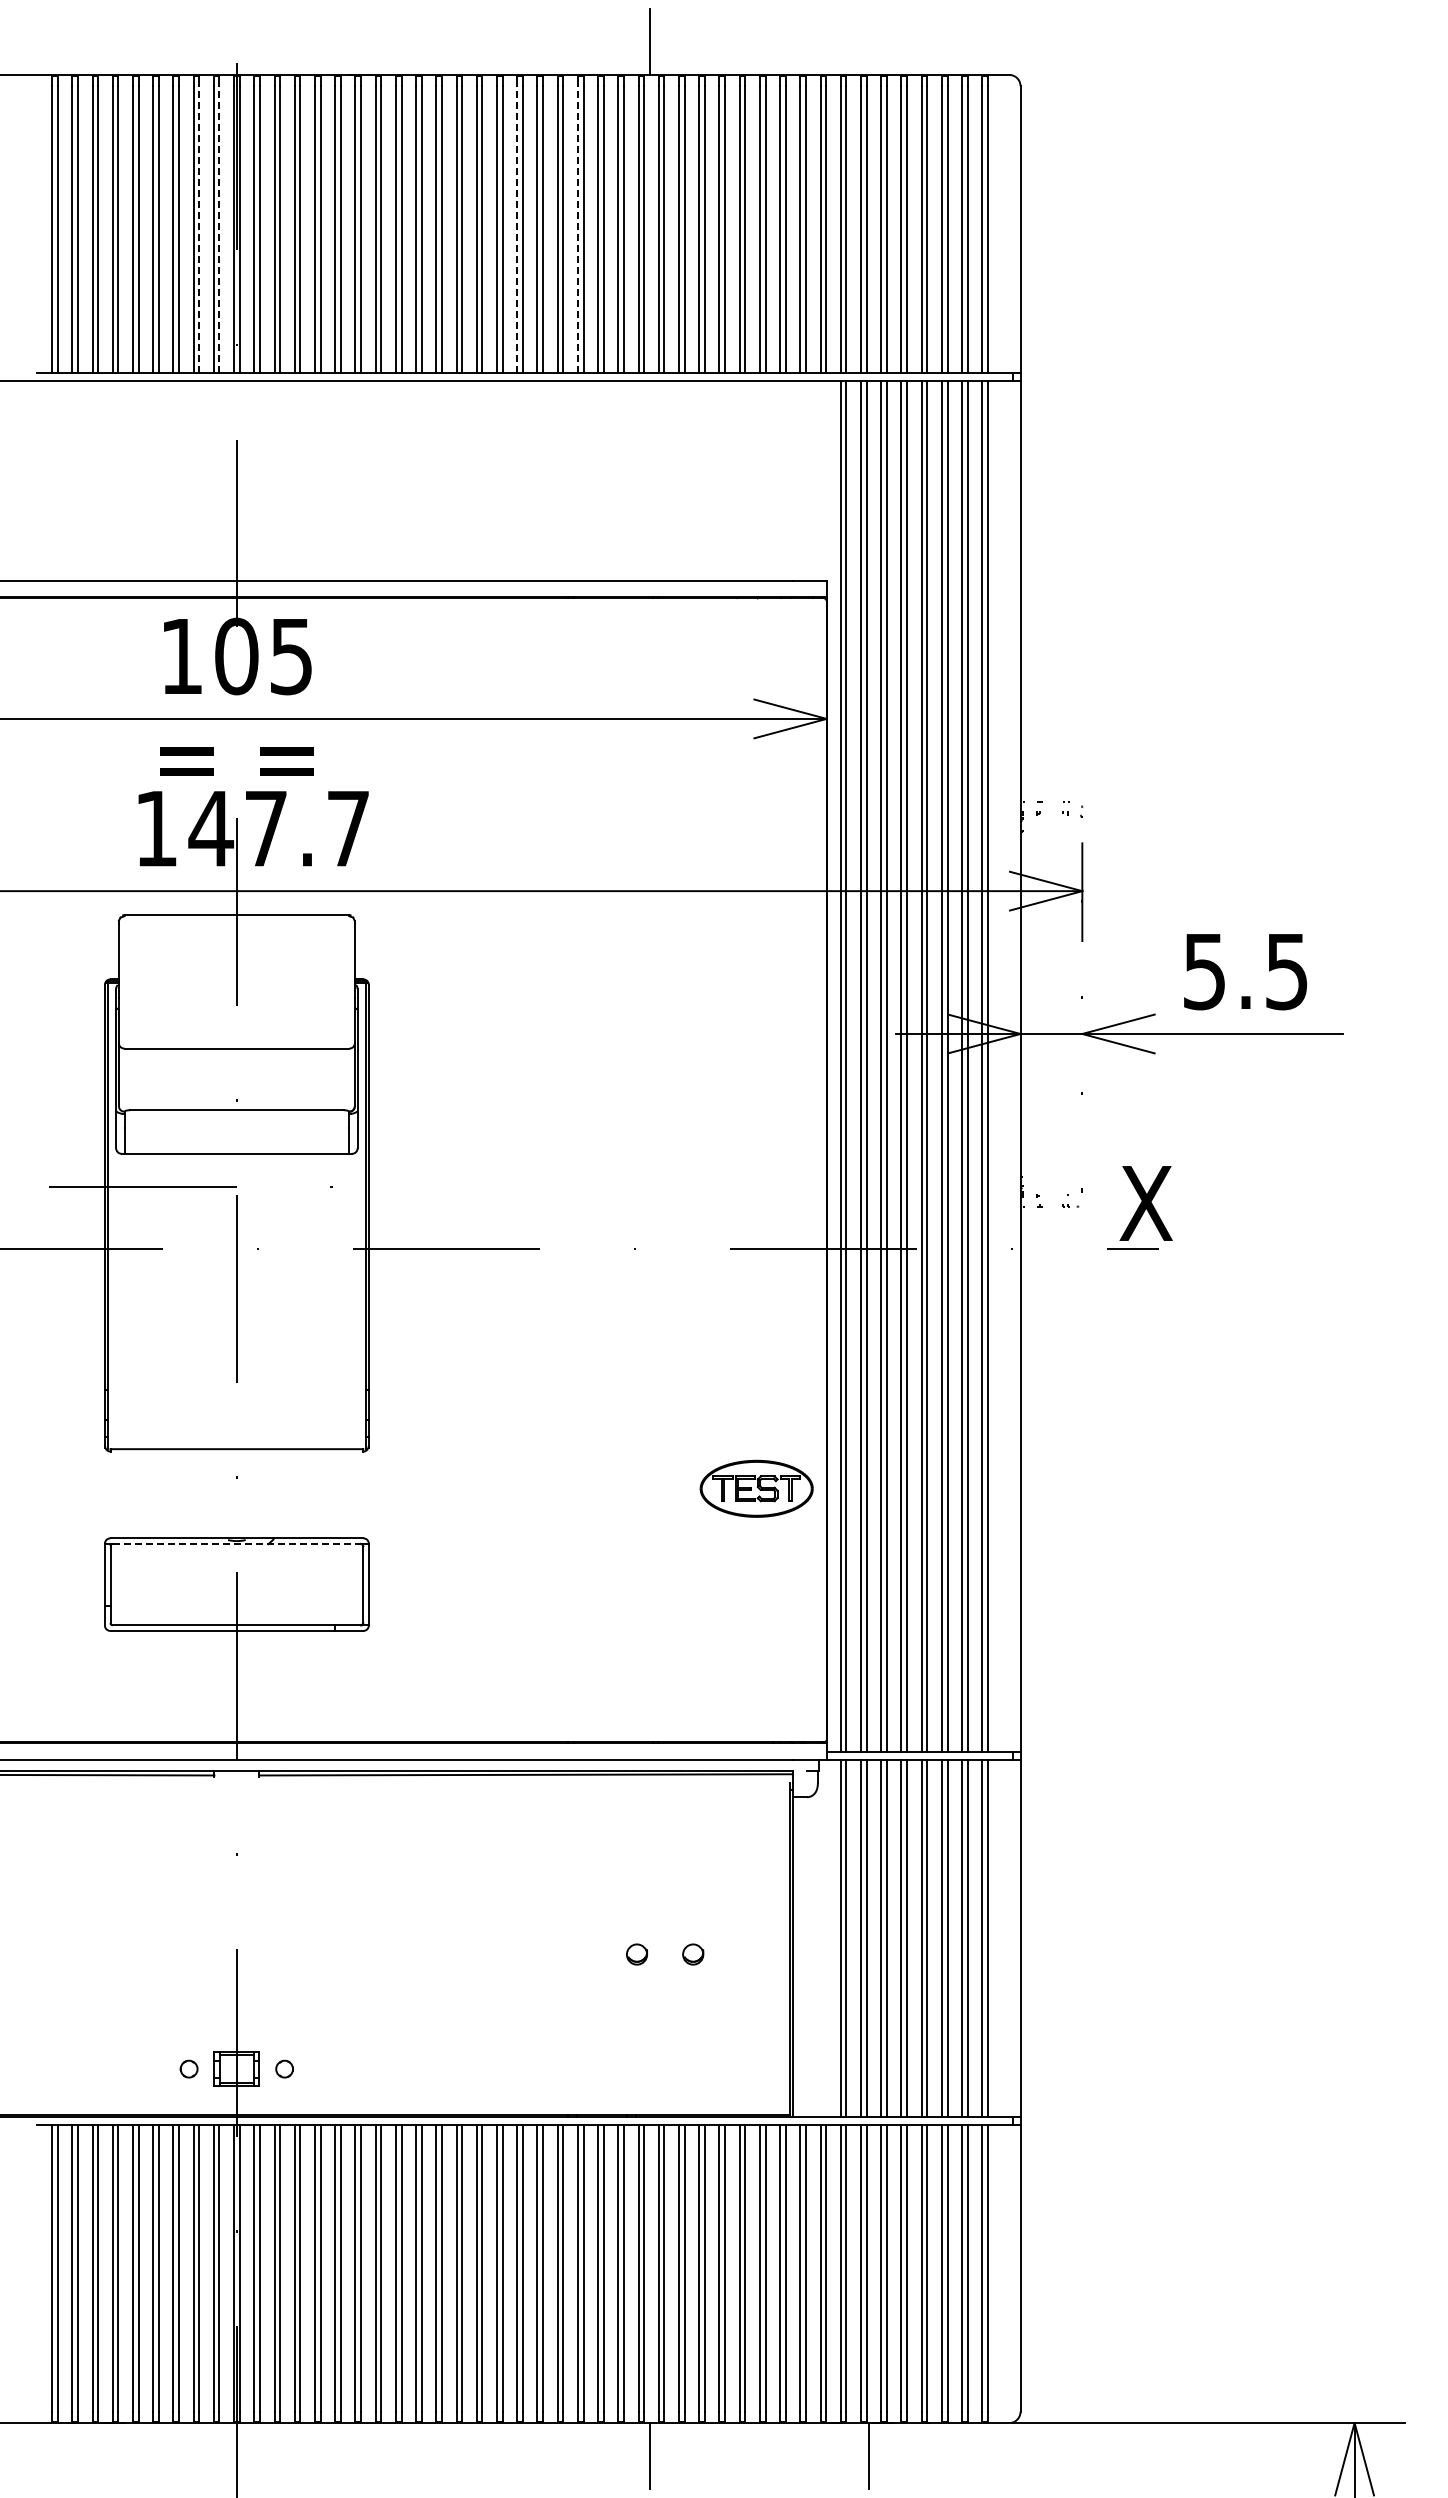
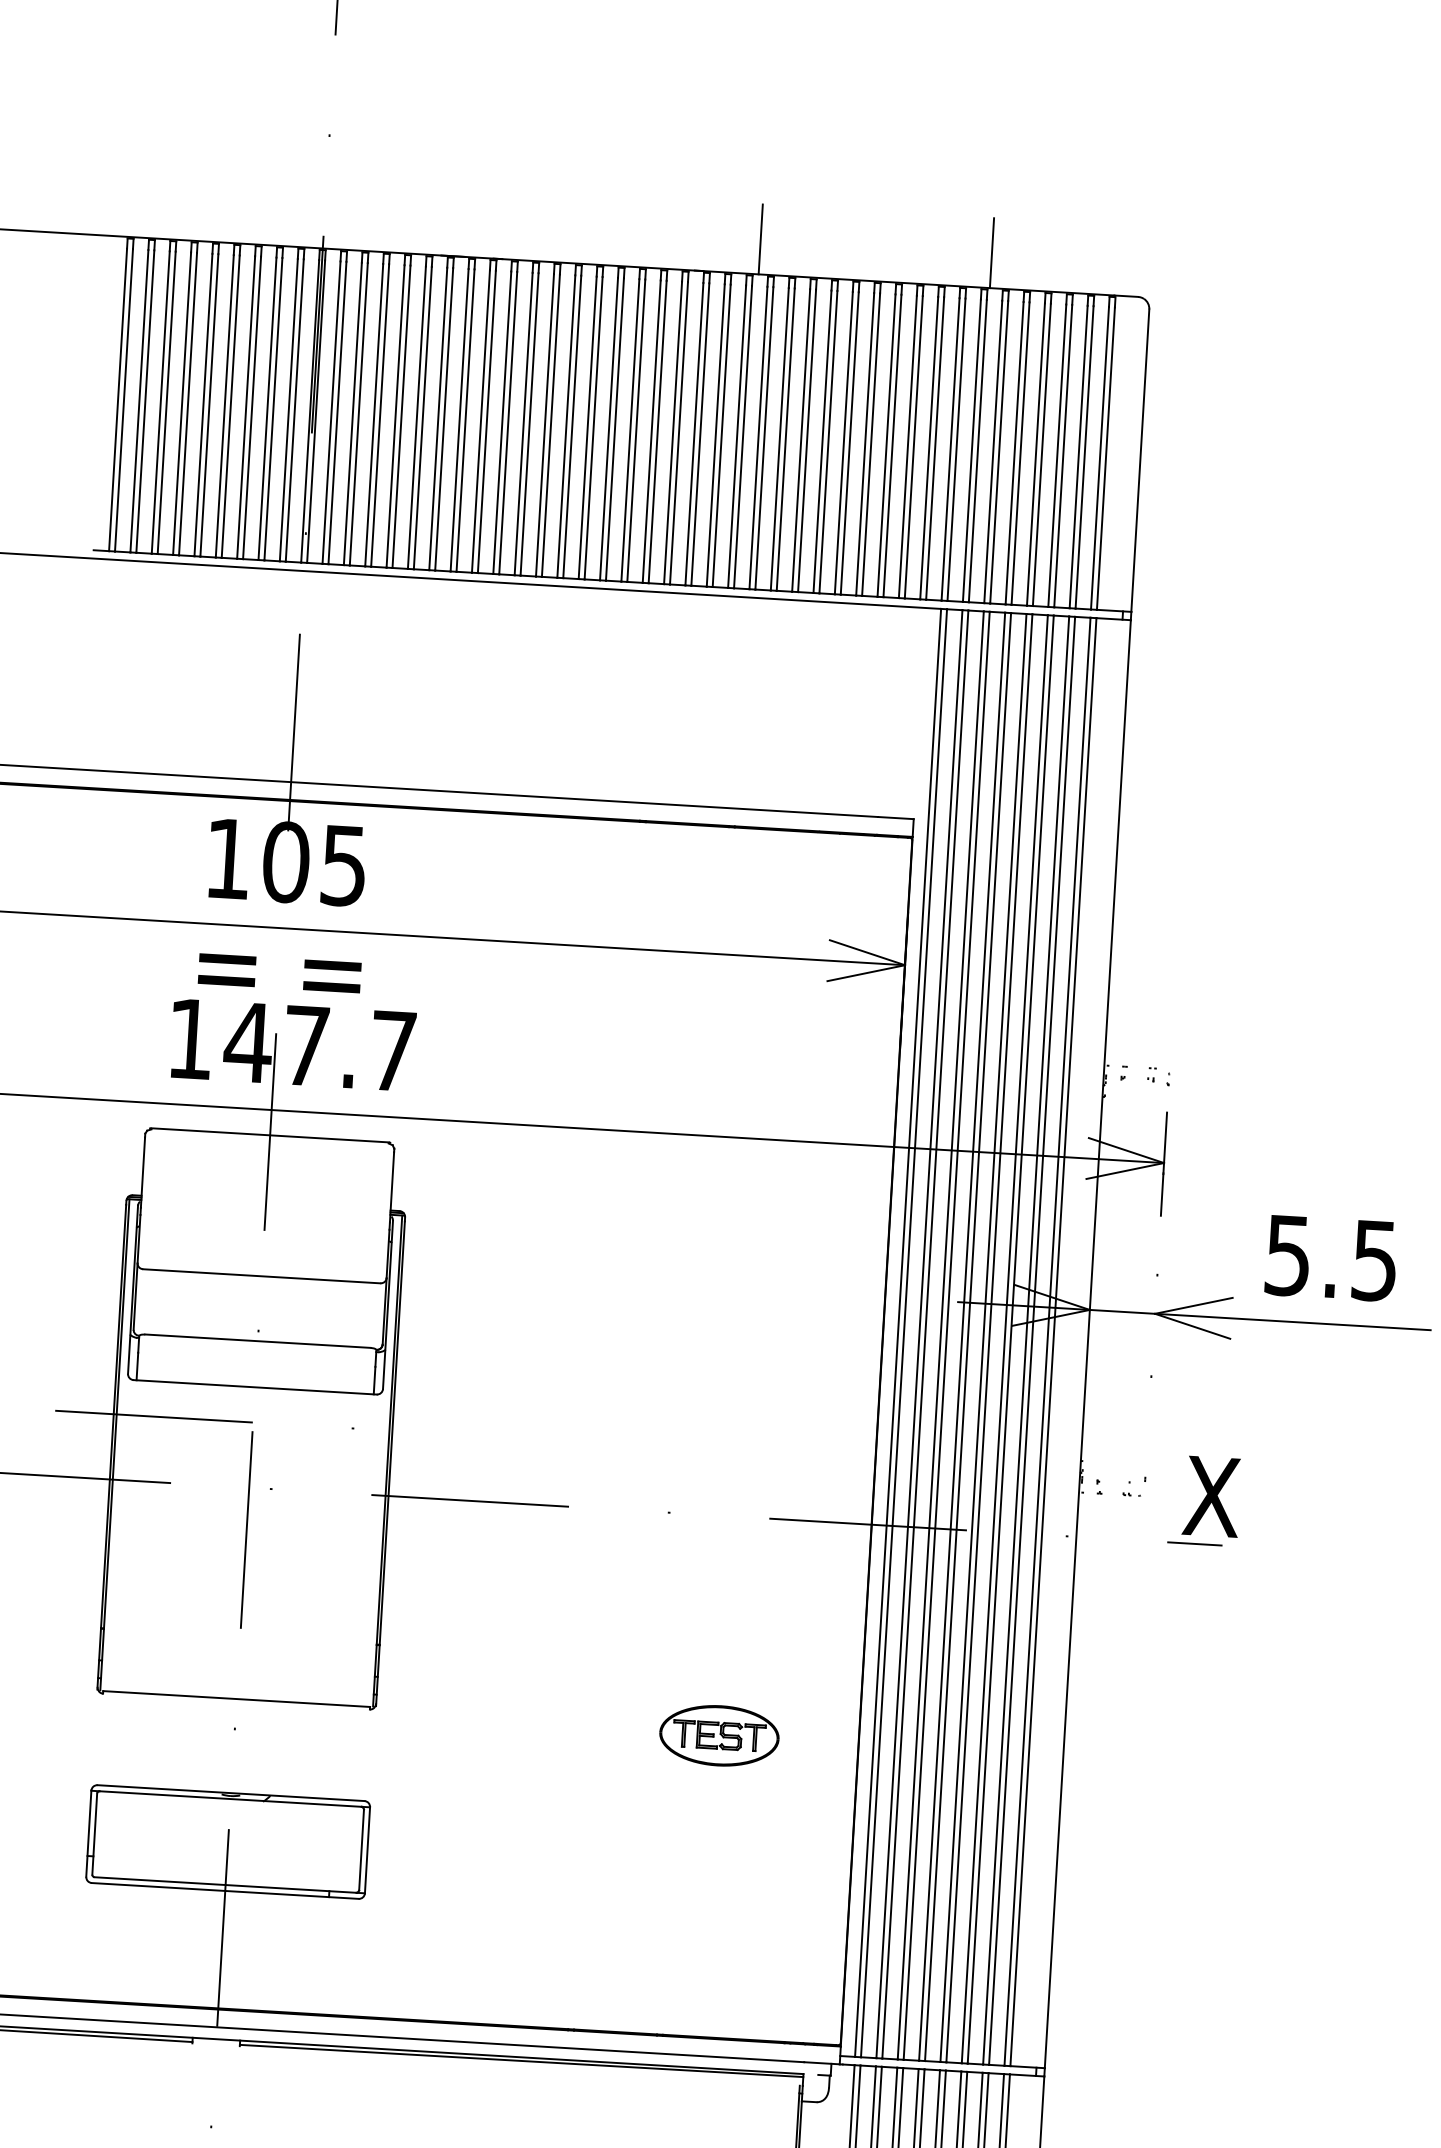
line: (868, 41) -> (991, 252), added
line: (199, 228) -> (273, 408), dashed -> solid
line: (219, 228) -> (294, 409), dashed -> solid
line: (517, 228) -> (609, 428), dashed -> solid
line: (577, 228) -> (672, 431), dashed -> solid
part: (756, 1488) -> (719, 1735), moved
line: (237, 1543) -> (231, 1798), dashed -> solid

